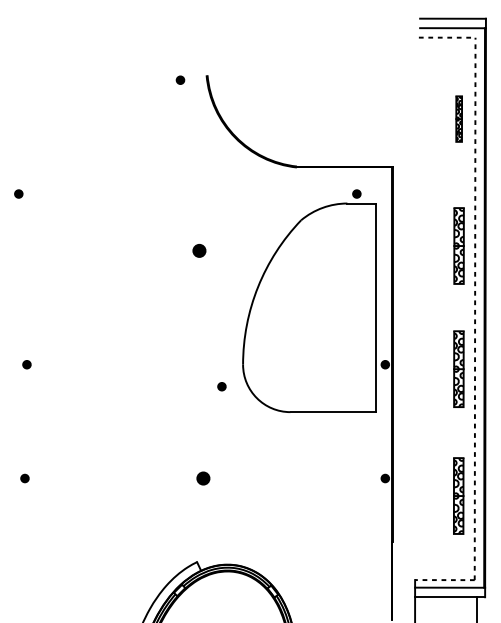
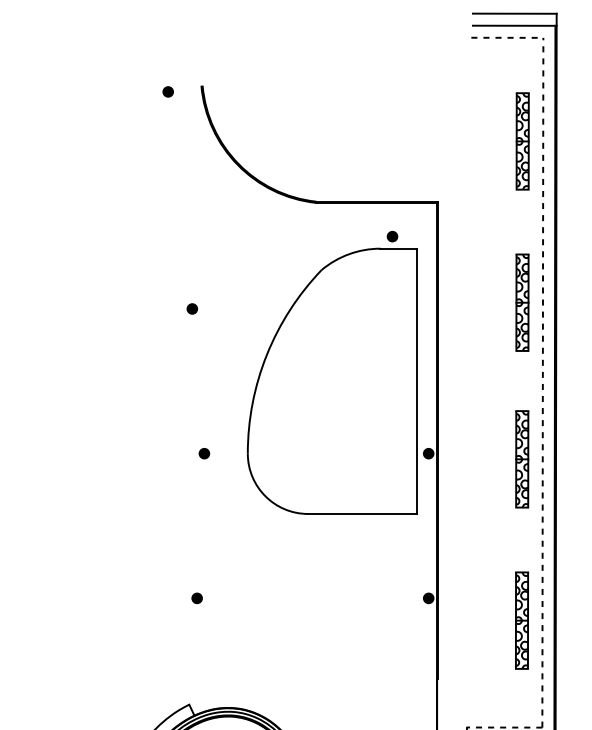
part: (458, 118) -> (521, 140), size x1.67
part: (199, 250) -> (192, 308), size x0.62
part: (221, 386) -> (203, 453), moved
part: (202, 478) -> (196, 598), size x0.62

